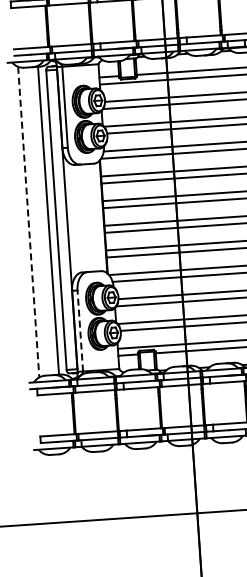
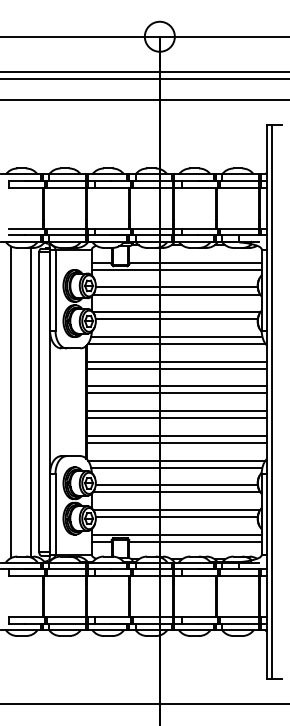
line: (28, 222) -> (11, 402), dashed -> solid
line: (80, 331) -> (55, 514), dashed -> solid

